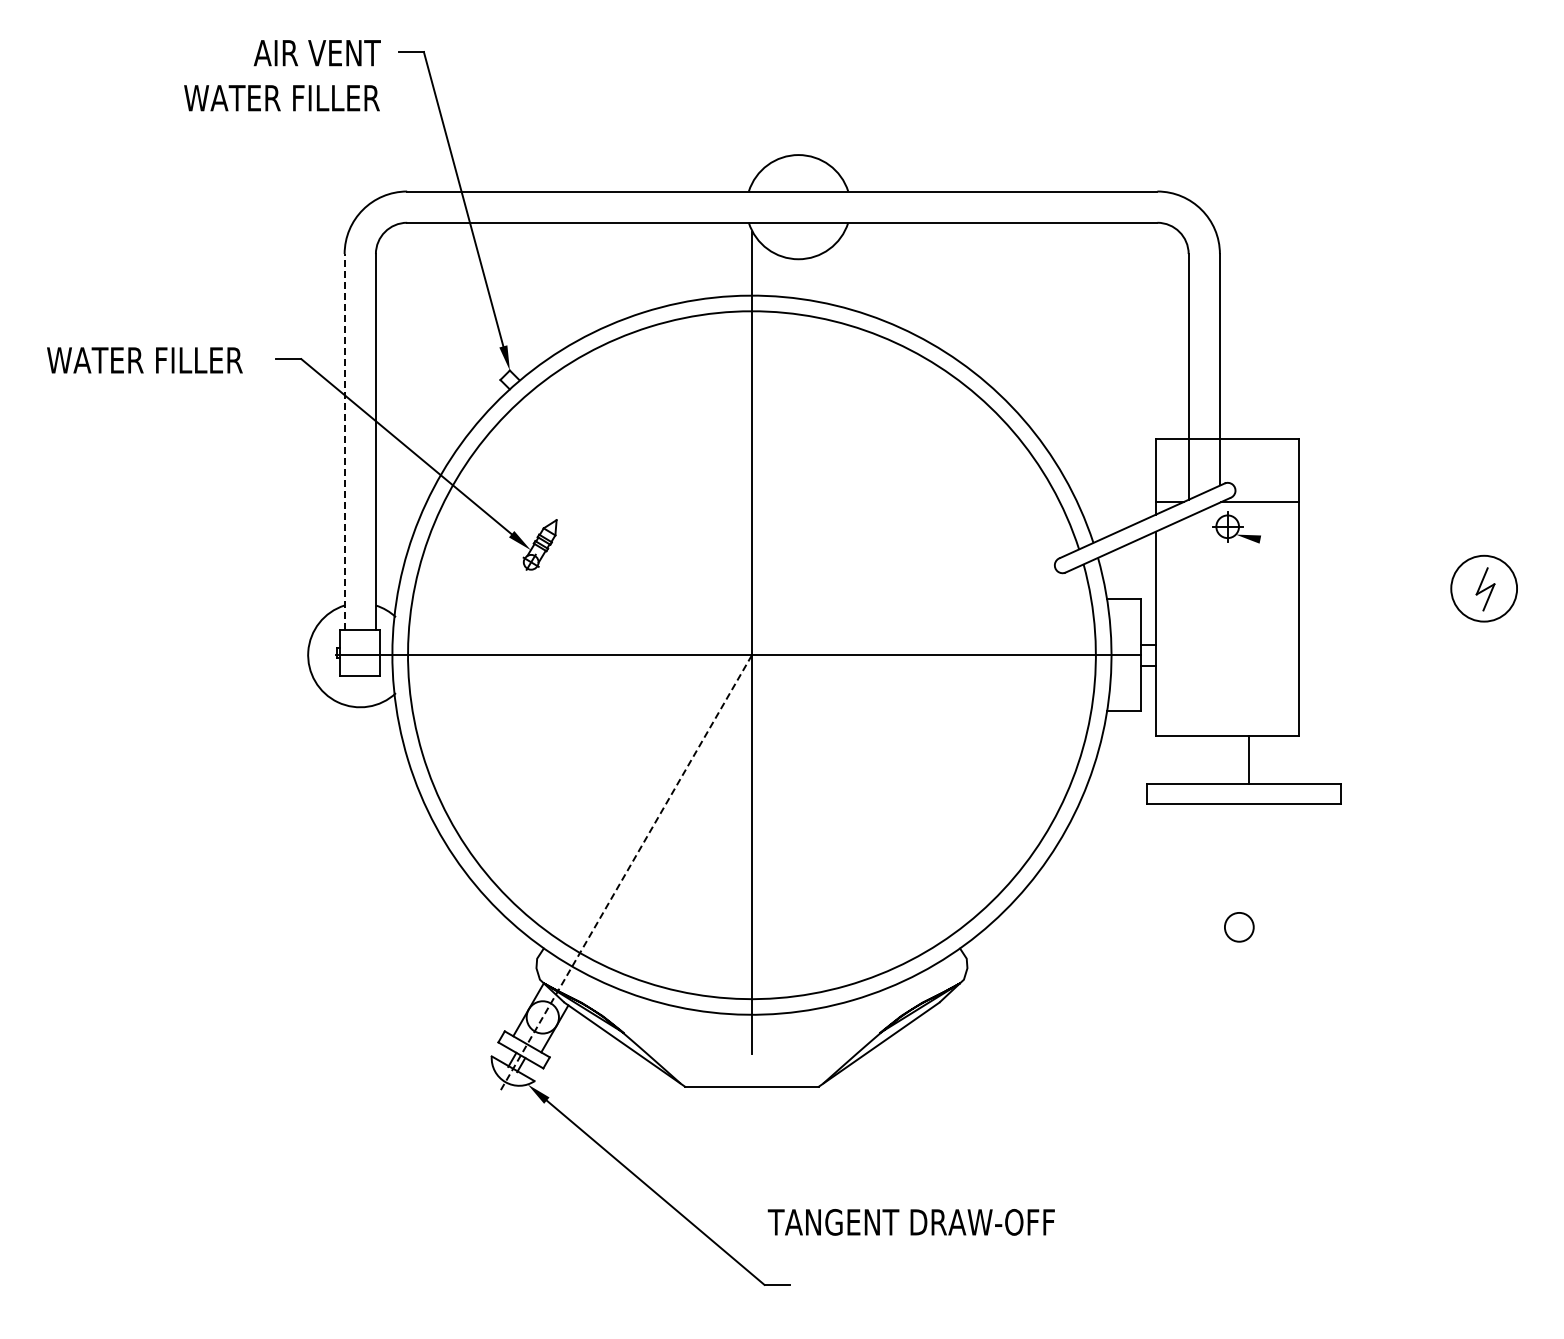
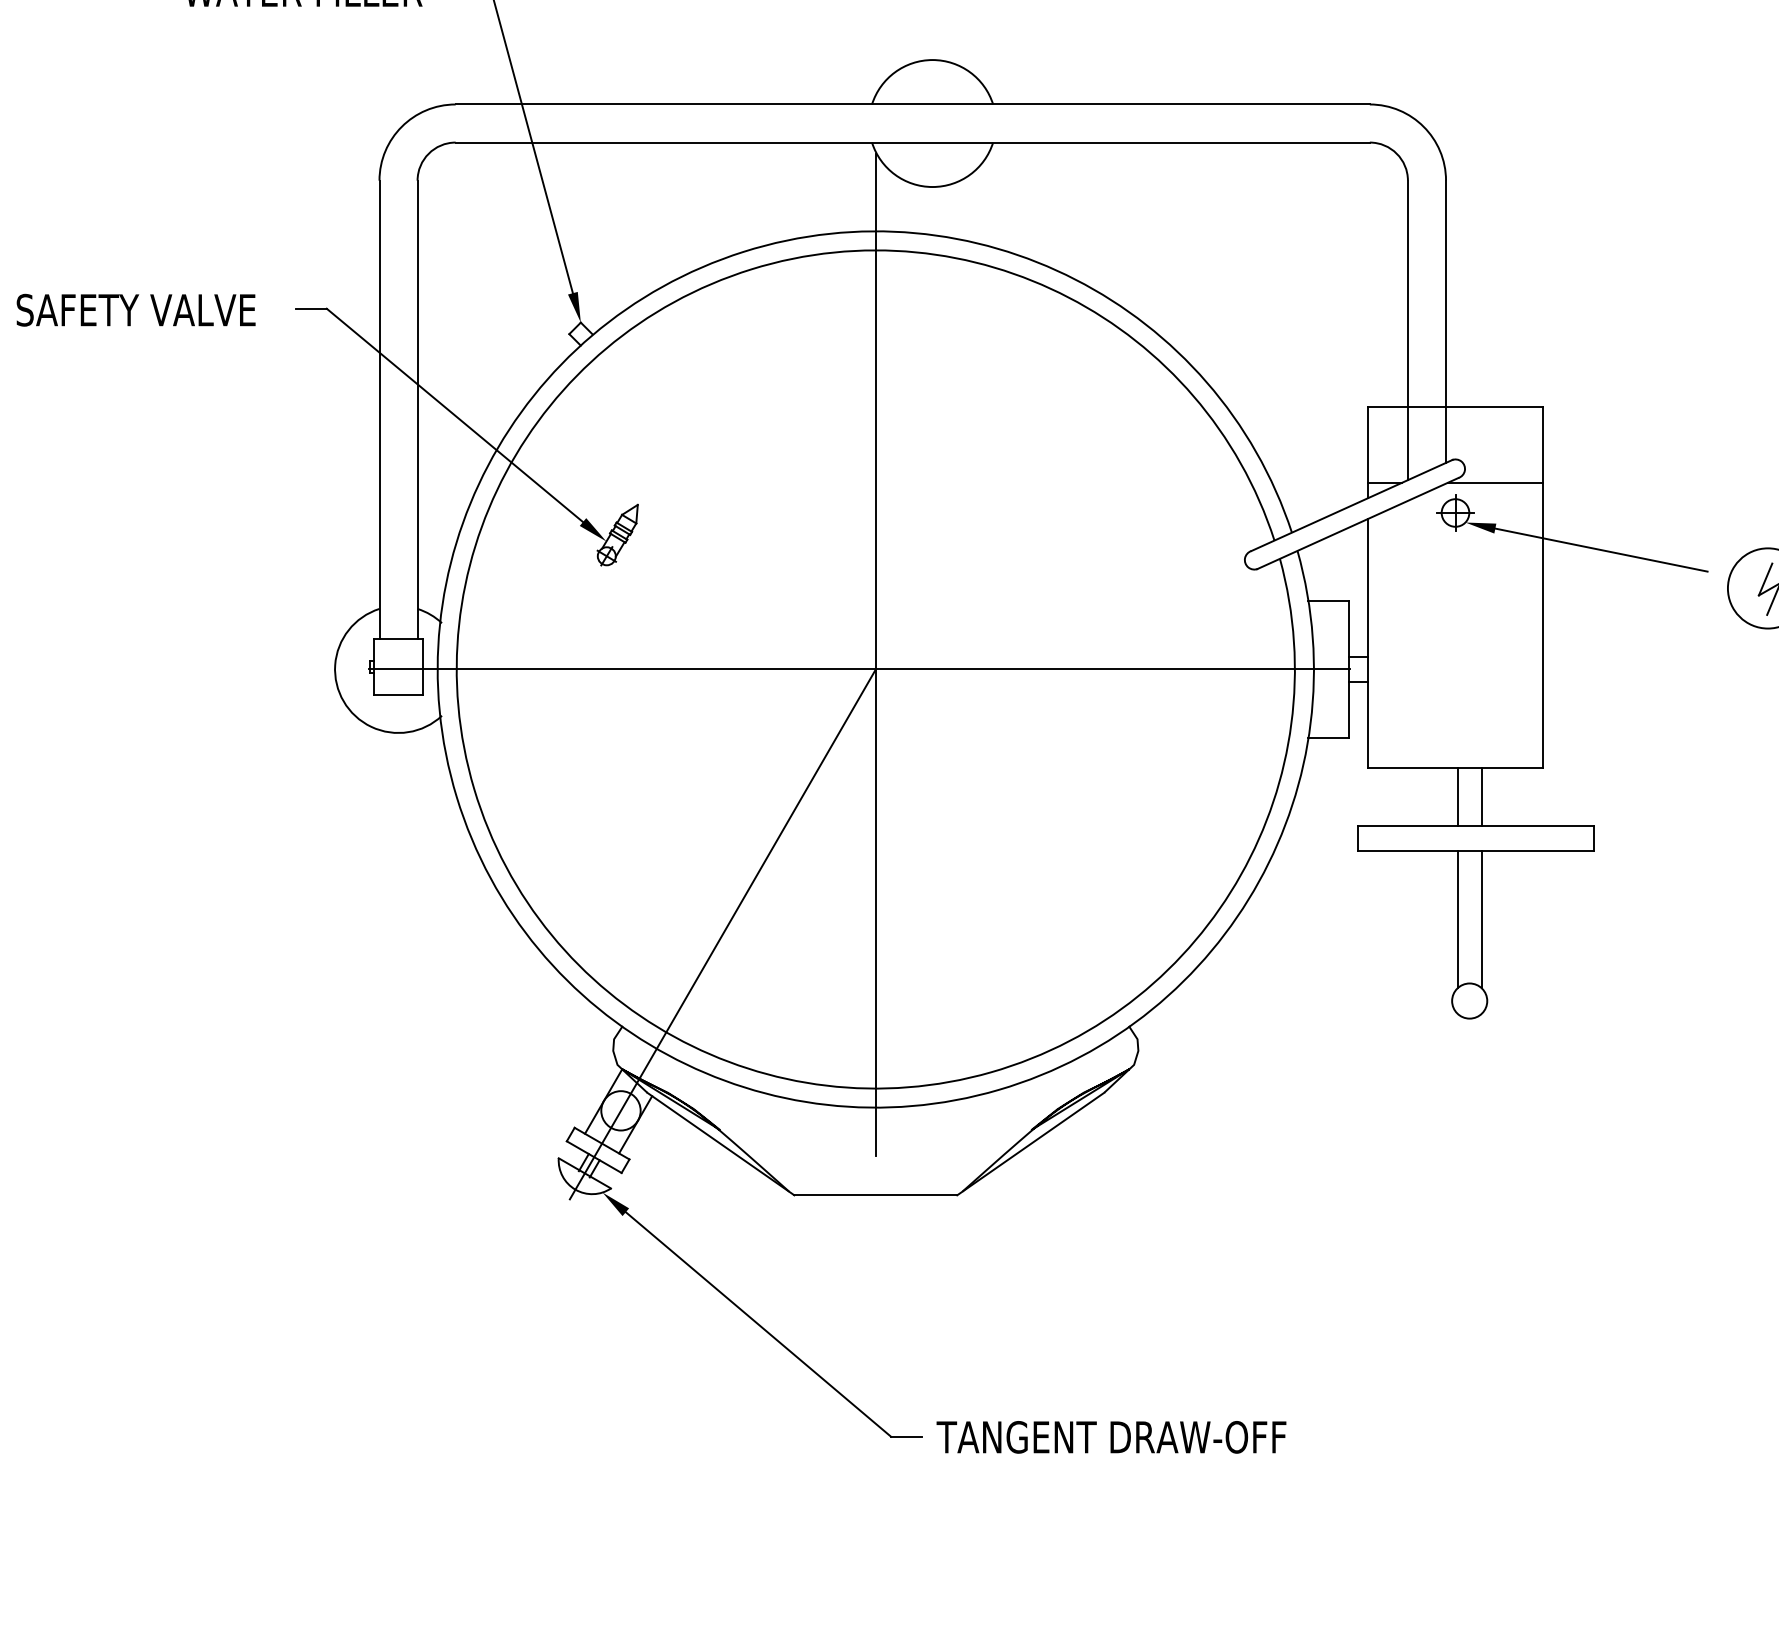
text: (144, 360) -> (135, 310), WATER FILLER -> SAFETY VALVE
line: (344, 441) -> (379, 409), dashed -> solid
line: (1347, 556) -> (1601, 549), added
line: (1229, 759) -> (1457, 796), added
line: (1229, 860) -> (1457, 919), added
line: (1249, 860) -> (1482, 919), added
line: (626, 872) -> (722, 934), dashed -> solid
text: (910, 1222) -> (1110, 1437), moved

